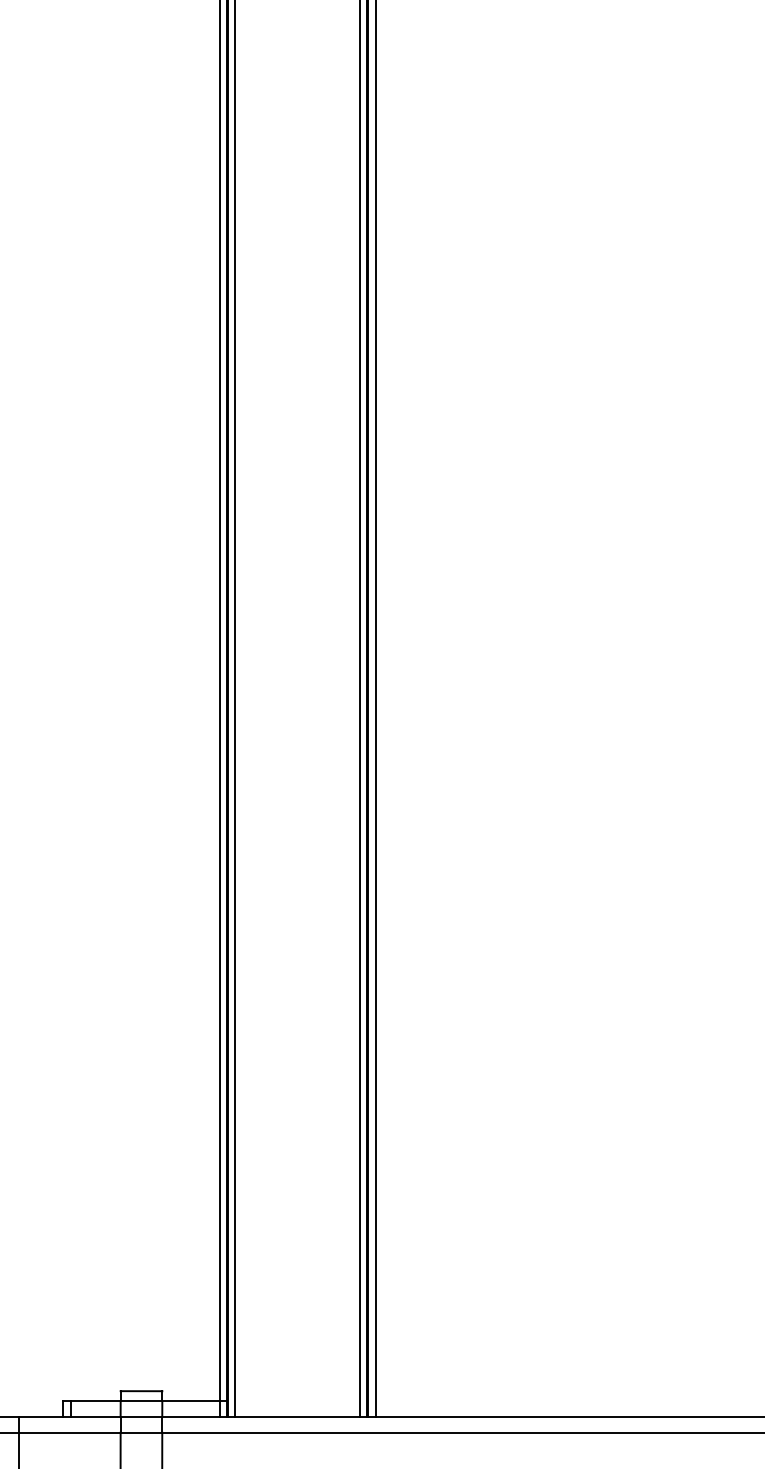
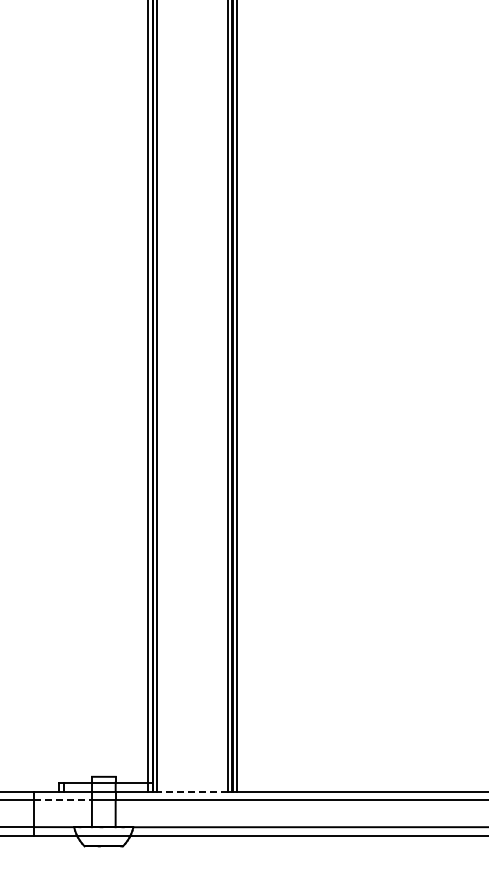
line: (297, 1416) -> (192, 791), solid -> dashed
line: (70, 1432) -> (63, 800), solid -> dashed

